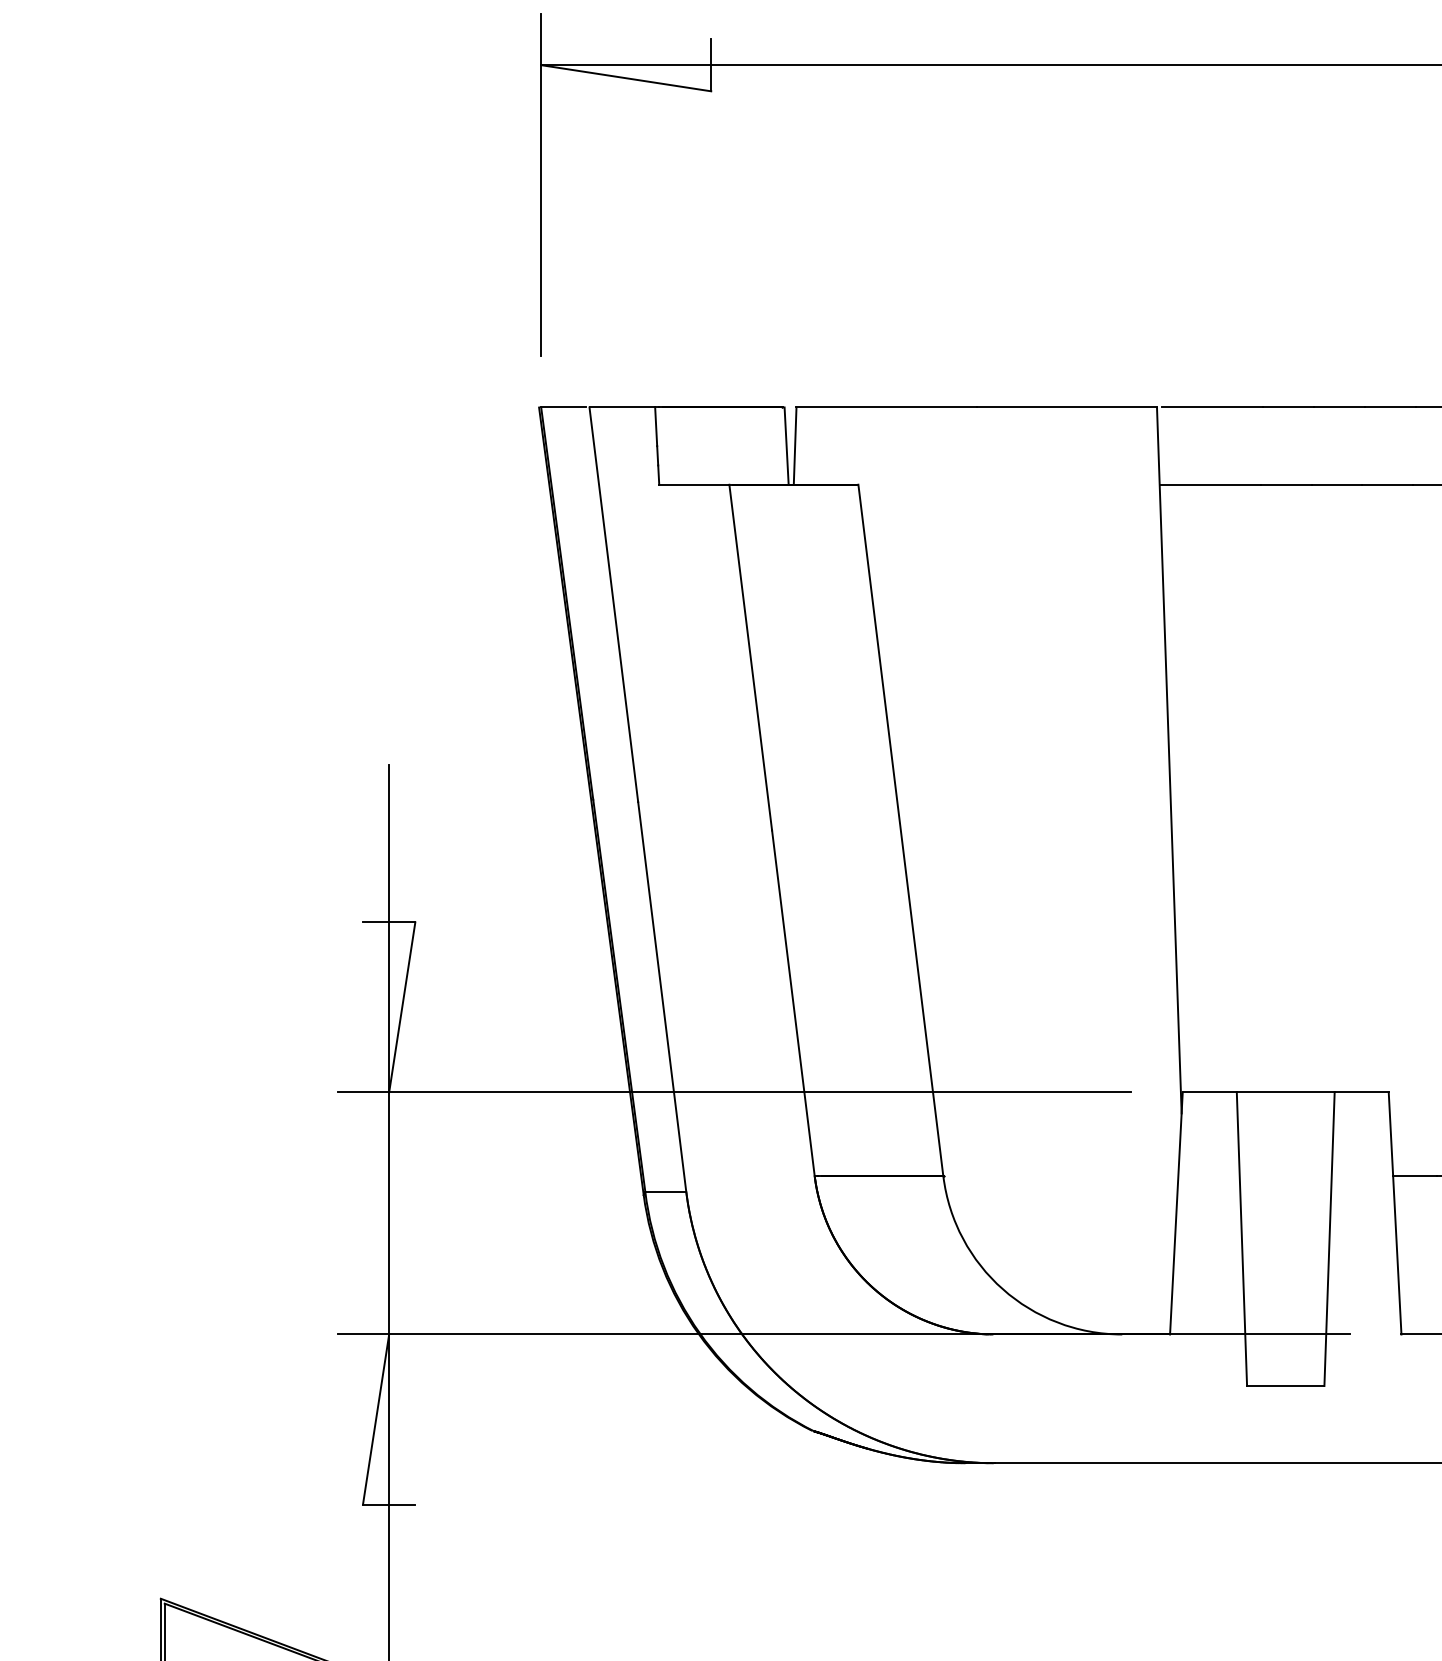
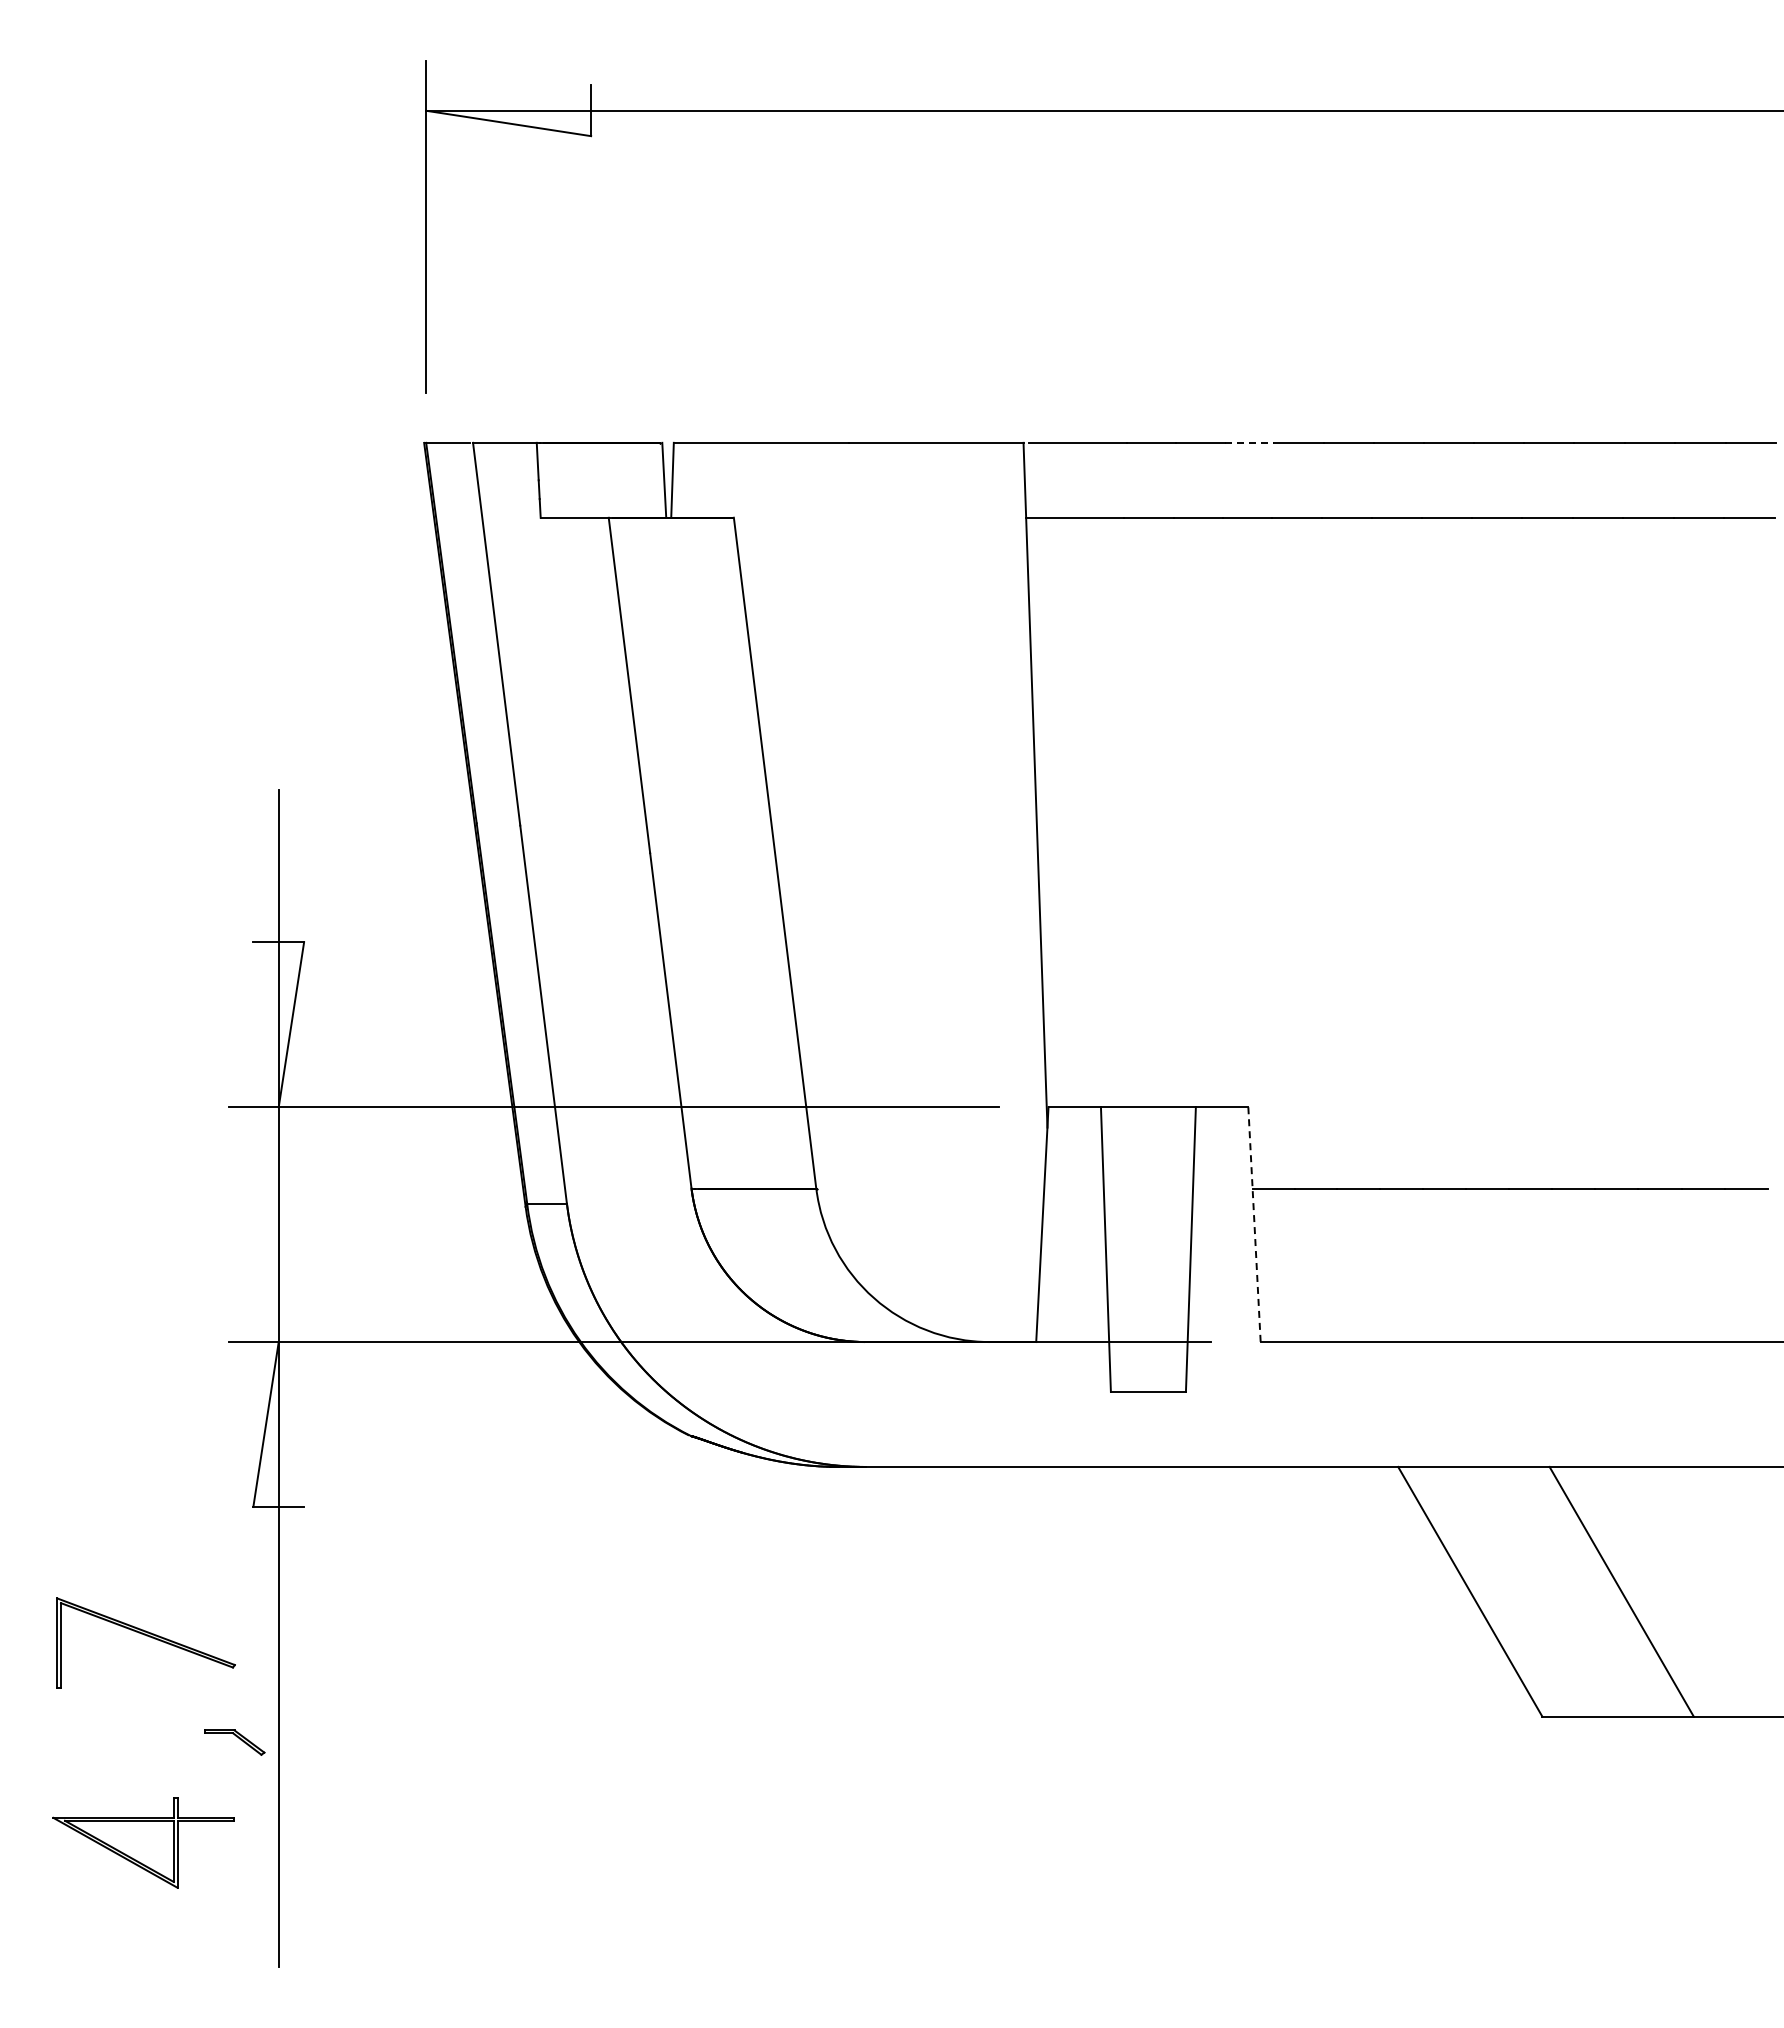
line: (1389, 407) -> (1249, 442), solid -> dashed
line: (1395, 1213) -> (1254, 1224), solid -> dashed

